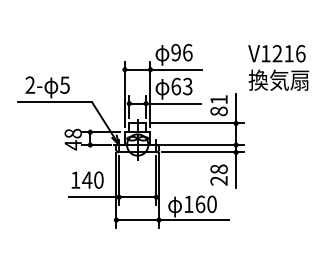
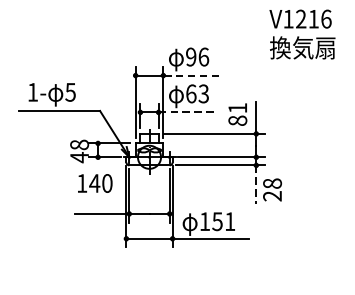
text: (278, 67) -> (302, 34), moved
line: (176, 69) -> (191, 75), solid -> dashed
text: (30, 84) -> (33, 91), 2- -> 1-
line: (173, 103) -> (188, 112), solid -> dashed
line: (236, 170) -> (256, 184), solid -> dashed
text: (218, 174) -> (271, 189), moved
text: (87, 179) -> (95, 182), moved
text: (205, 204) -> (223, 221), 160 -> 151

